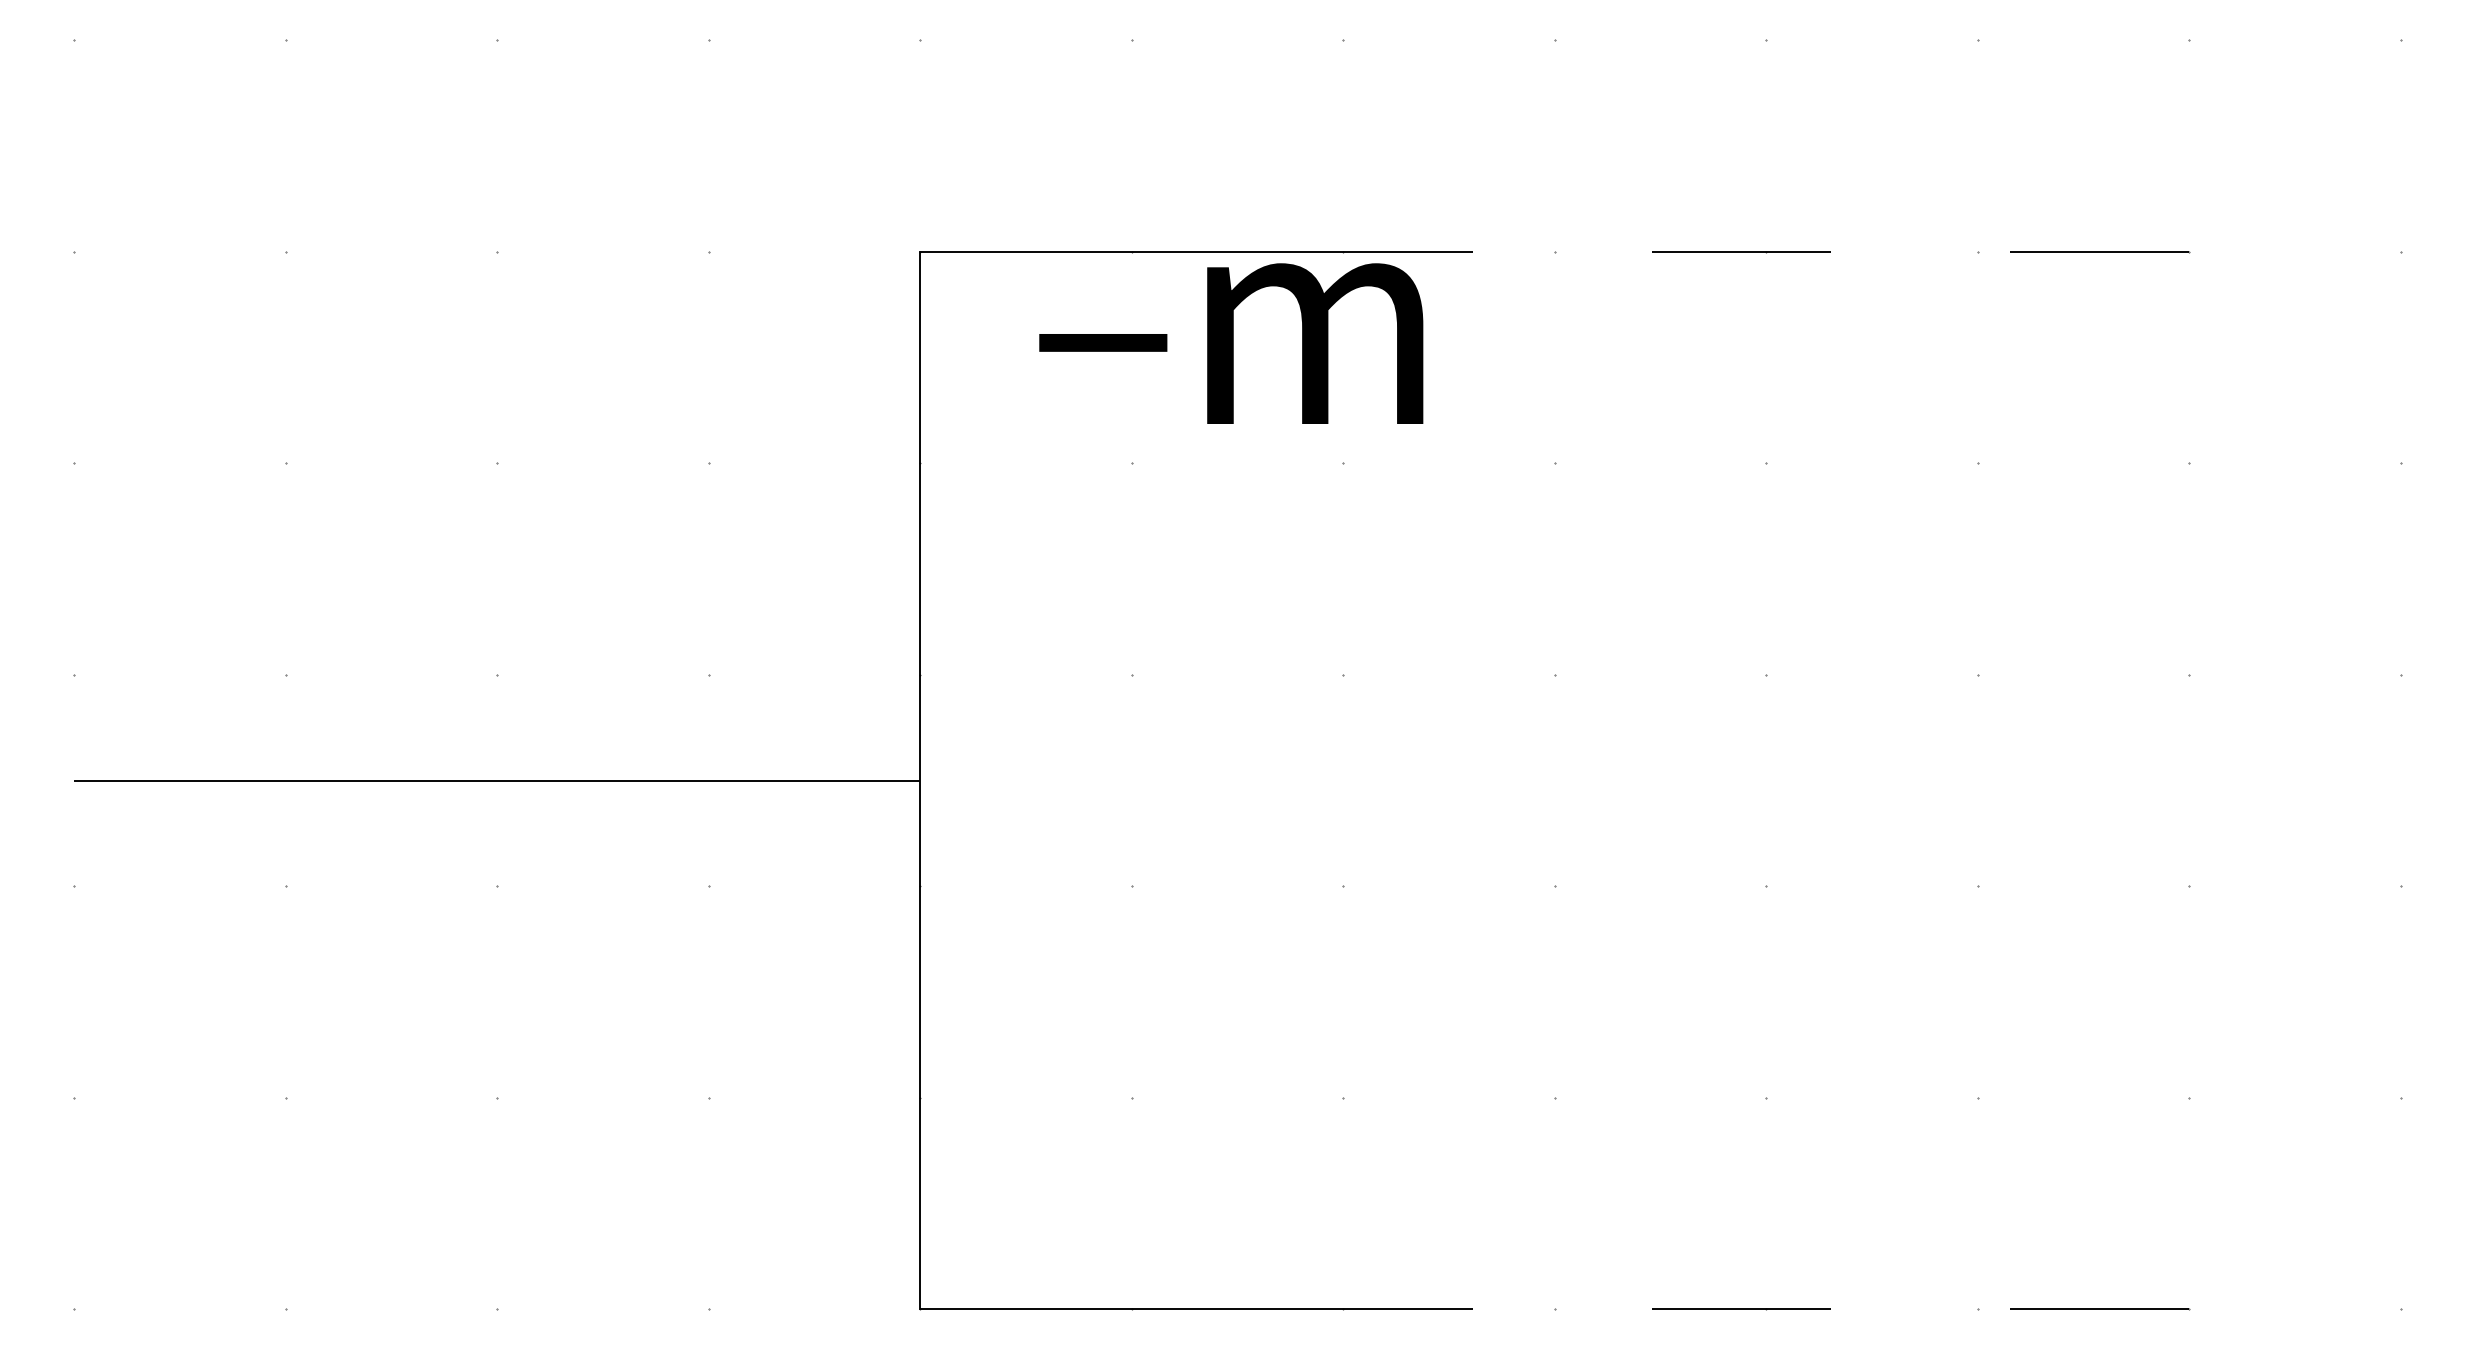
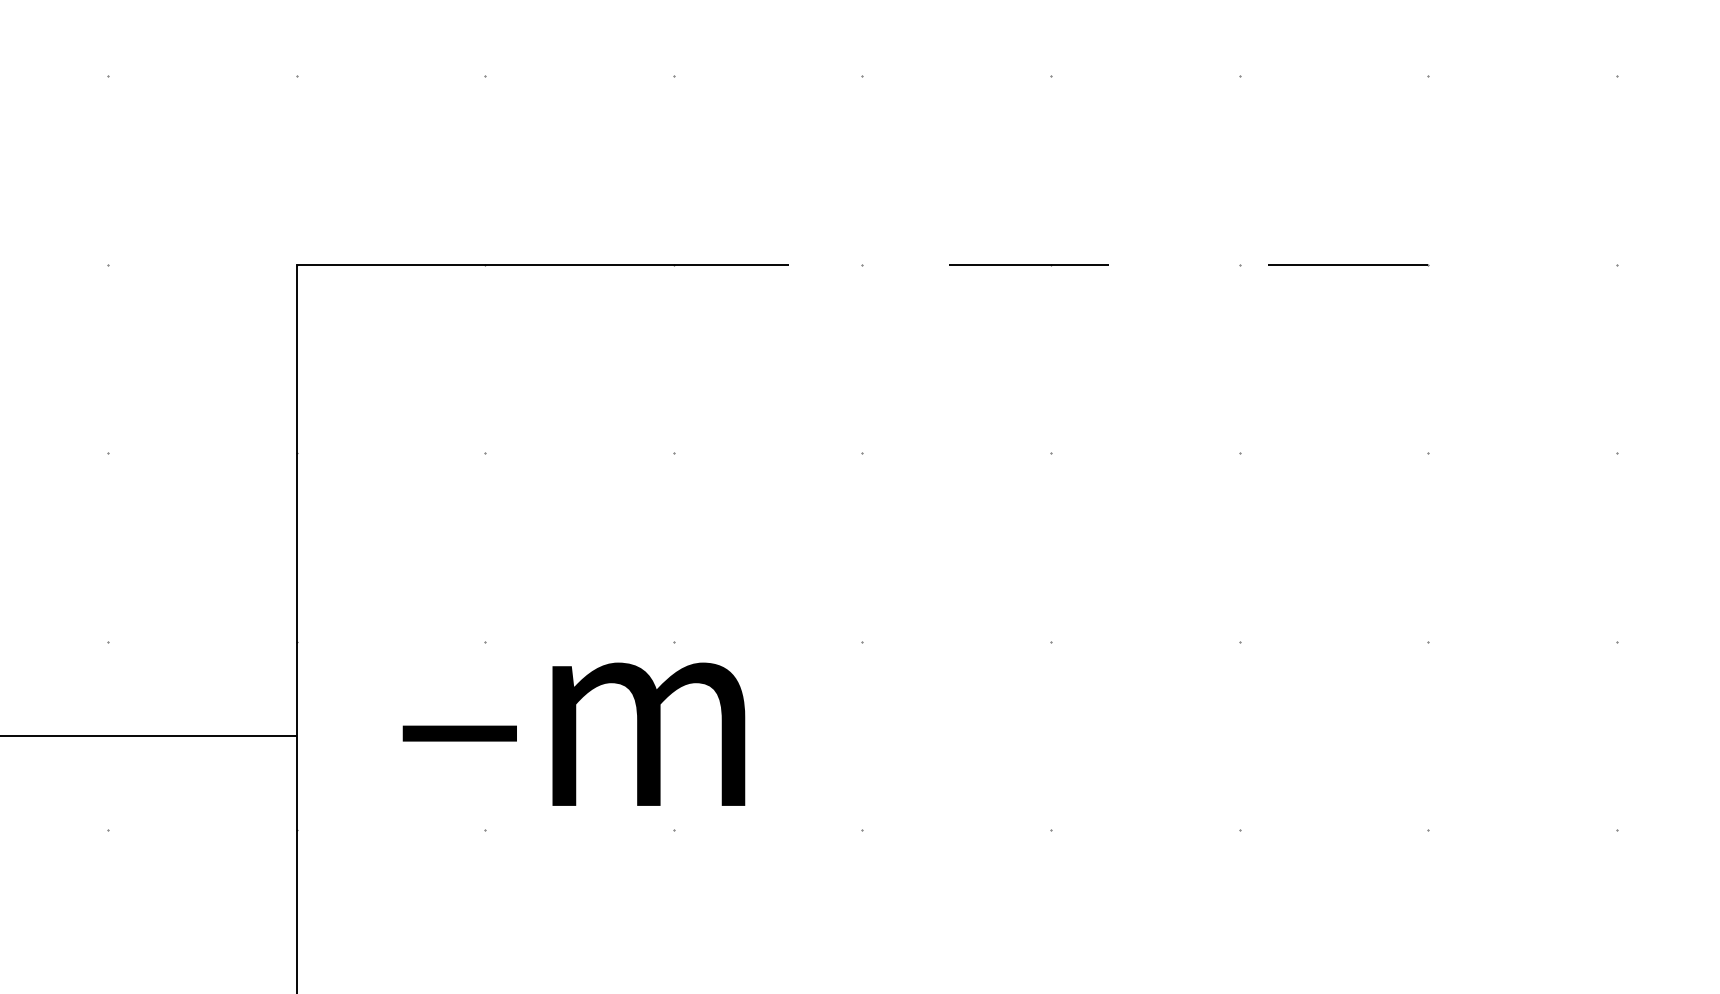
text: (1231, 343) -> (574, 734), moved

